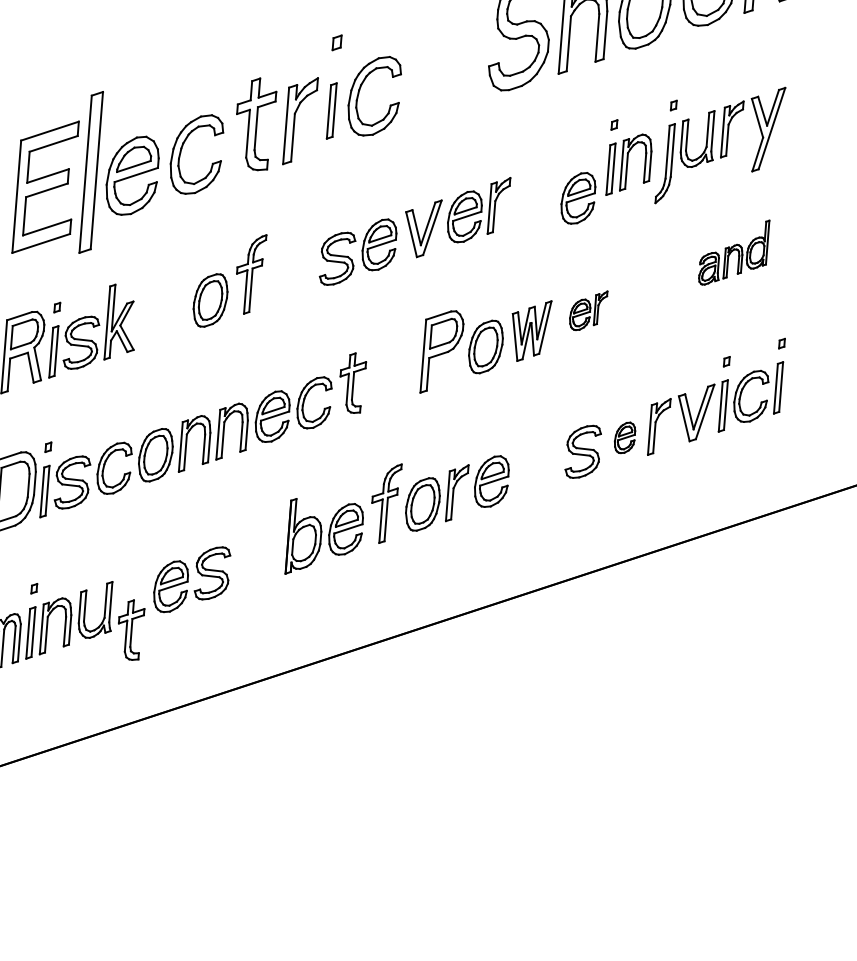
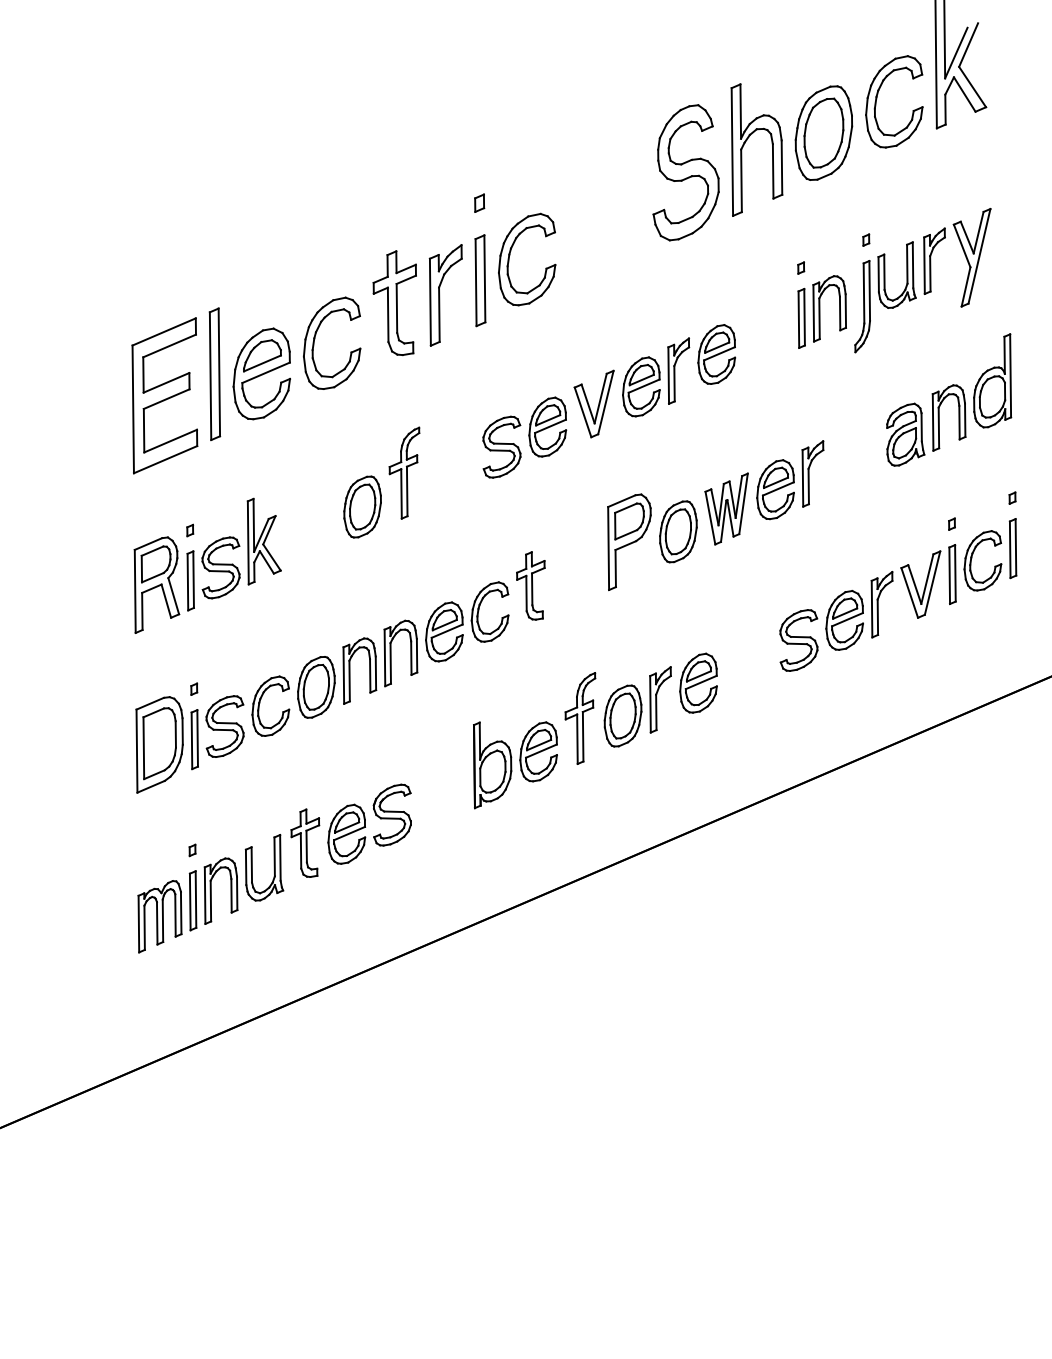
part: (331, 110) -> (480, 280), size x1.43
part: (90, 171) -> (214, 373), size x0.71
part: (578, 198) -> (716, 354), moved
part: (734, 252) -> (949, 399), size x1.67
part: (588, 310) -> (790, 480), size x1.67
part: (624, 437) -> (844, 620), size x1.67
part: (130, 629) -> (305, 842), moved

